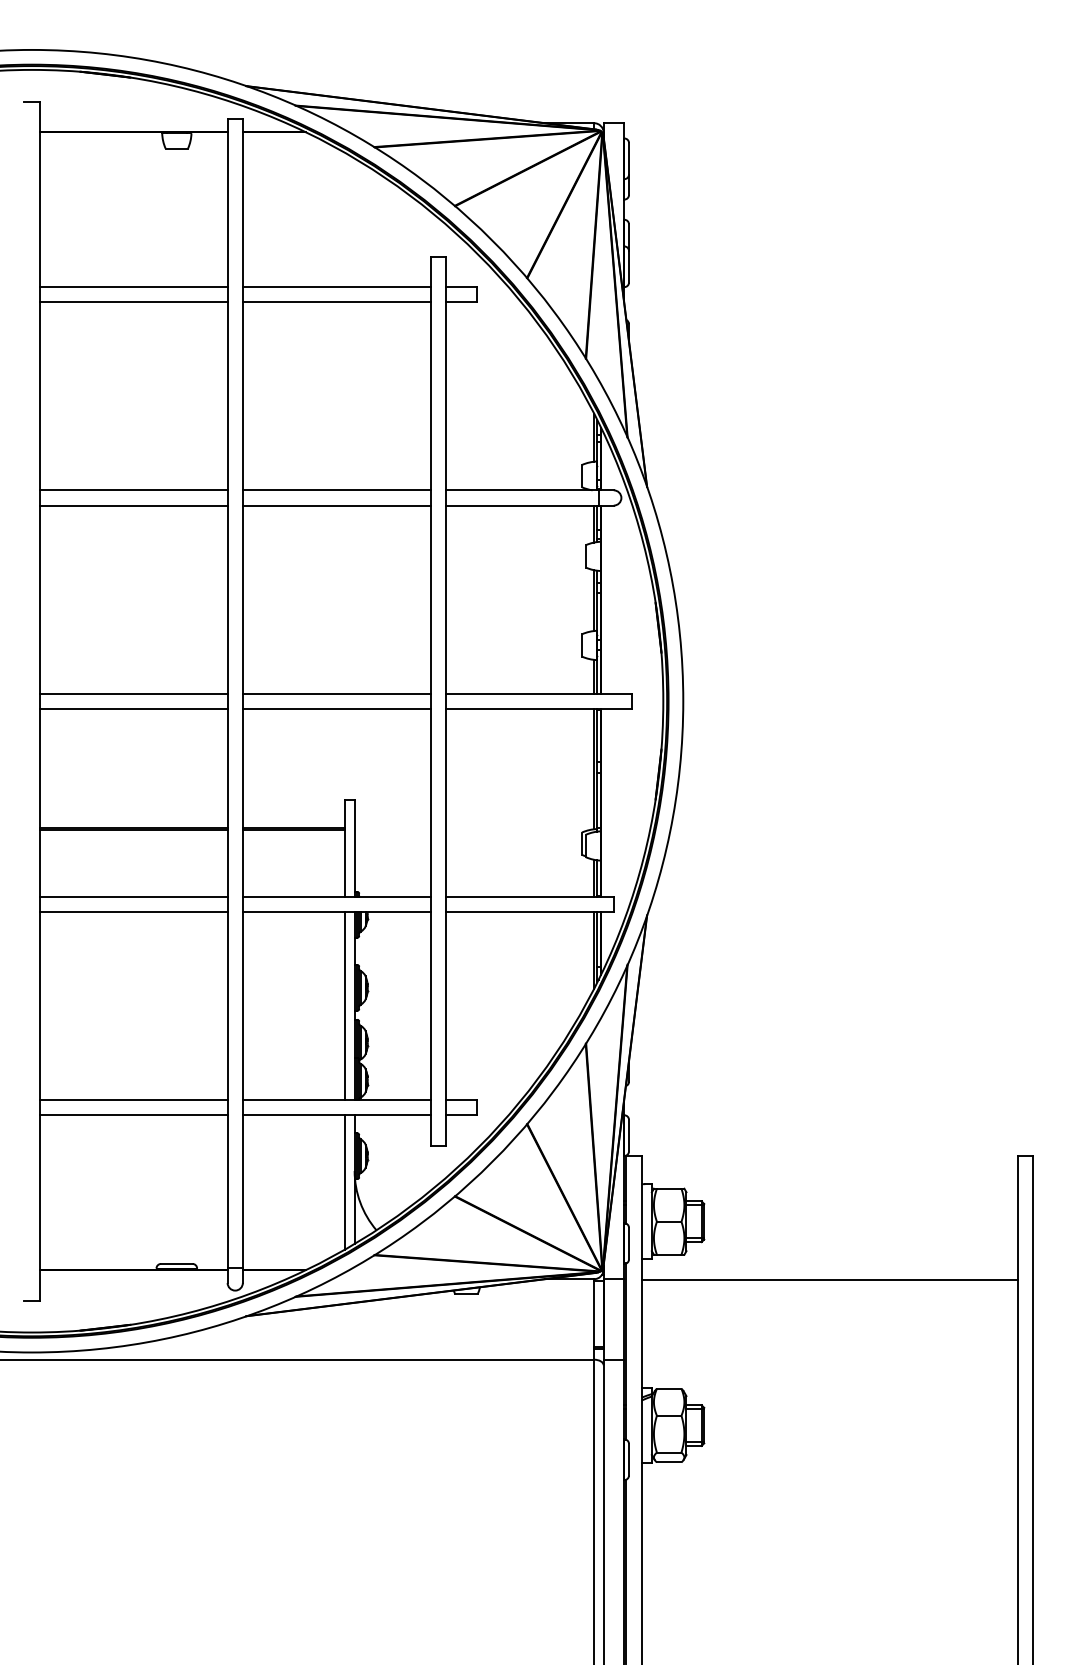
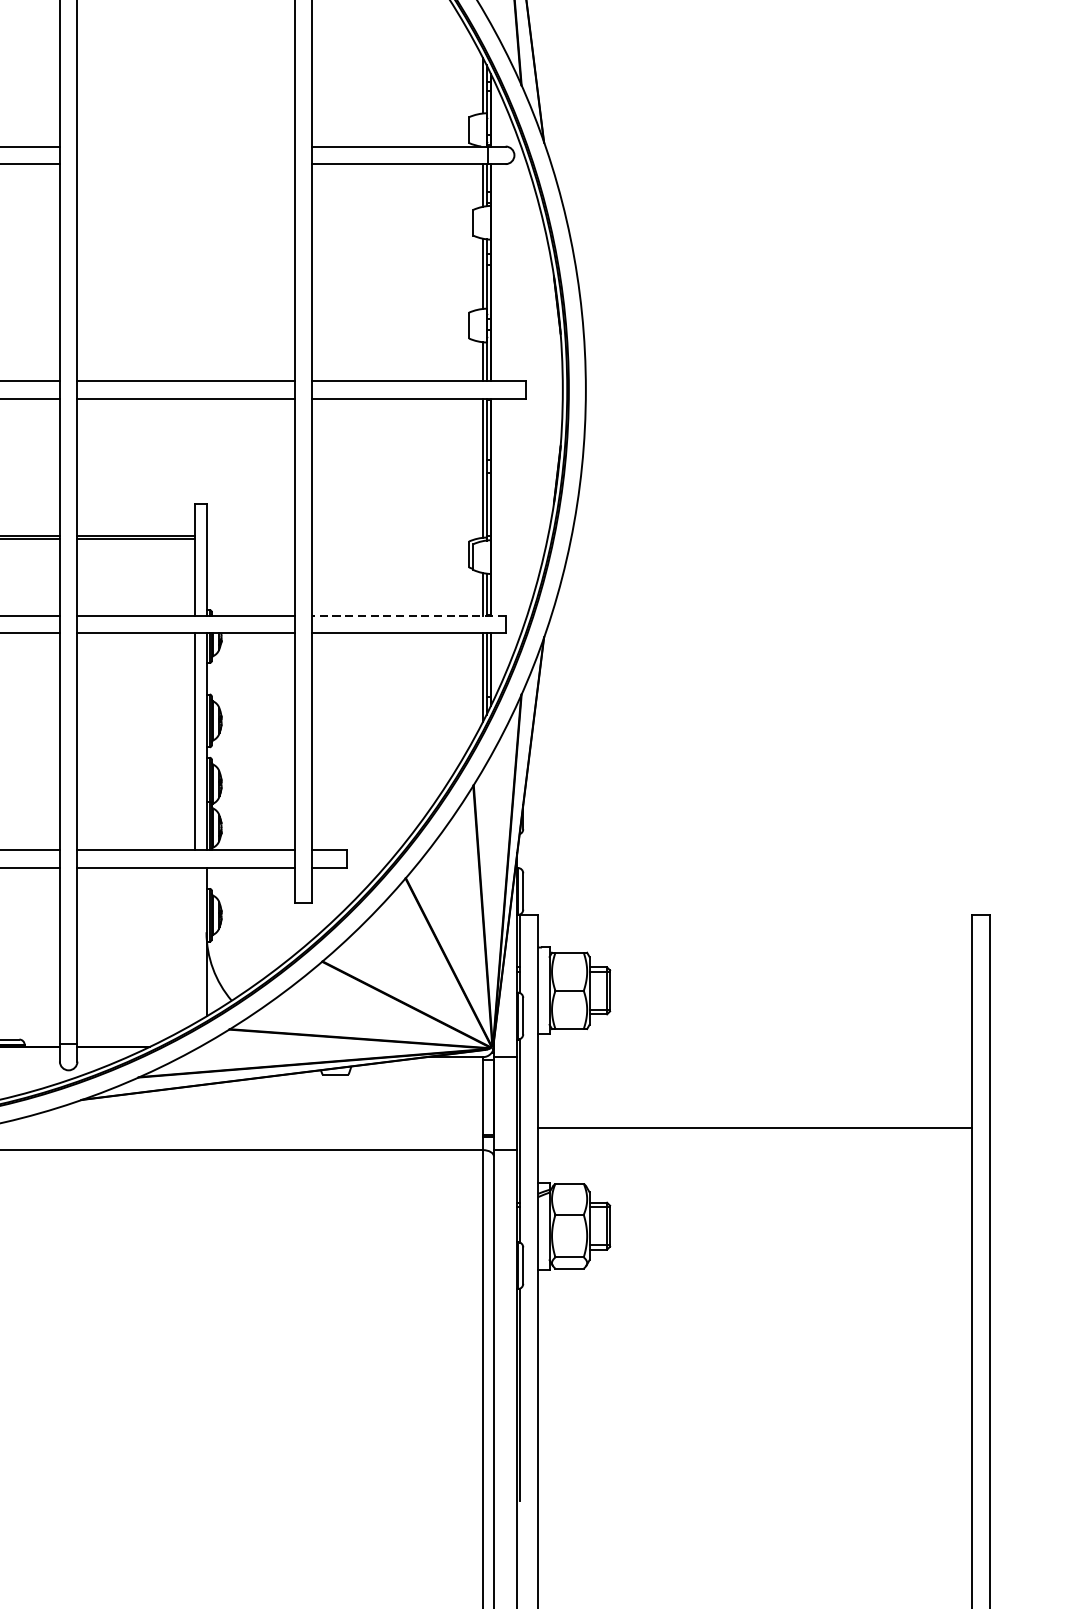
line: (336, 490) -> (185, 146), removed
line: (336, 505) -> (185, 164), removed
line: (529, 896) -> (408, 615), solid -> dashed
line: (344, 1182) -> (194, 945), removed
line: (829, 1280) -> (754, 1127), moved

